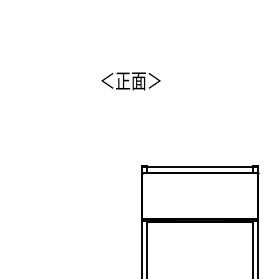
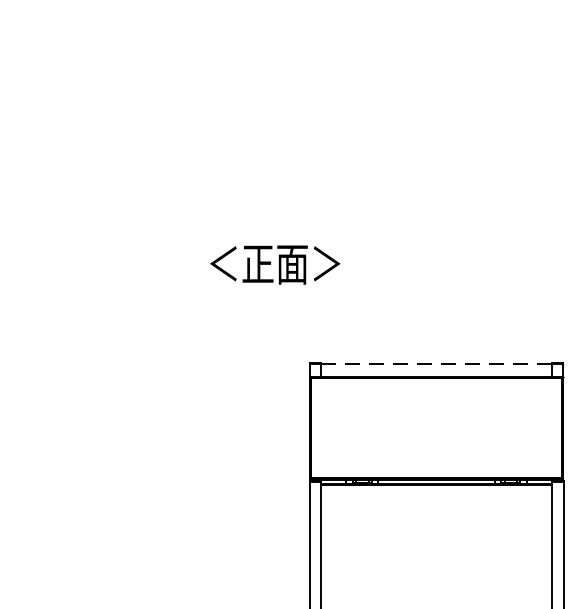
text: (130, 81) -> (274, 265), moved
line: (199, 166) -> (435, 363), solid -> dashed

